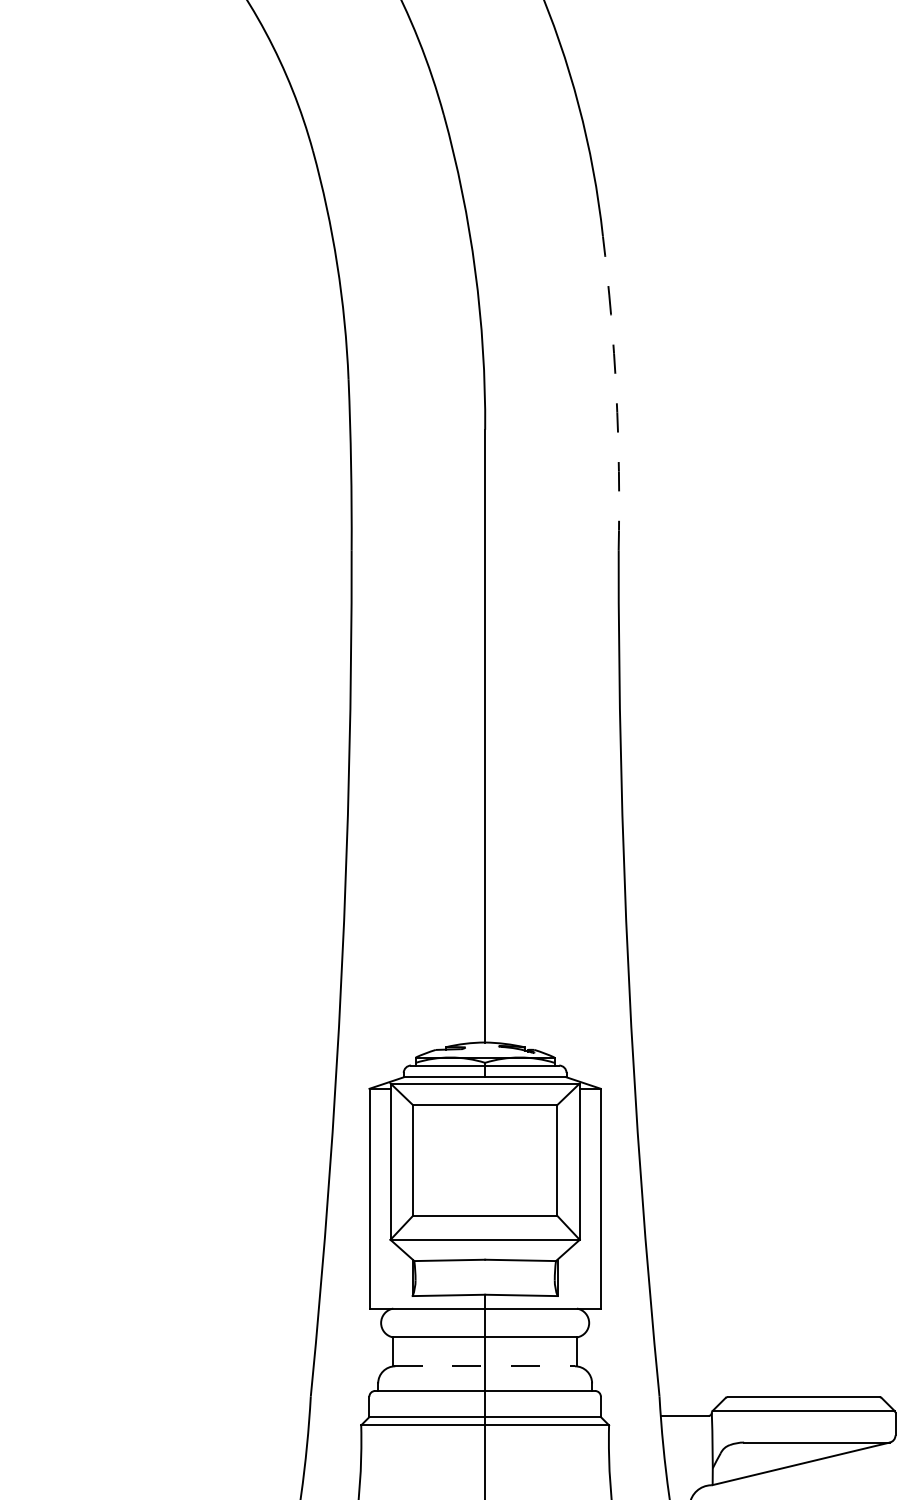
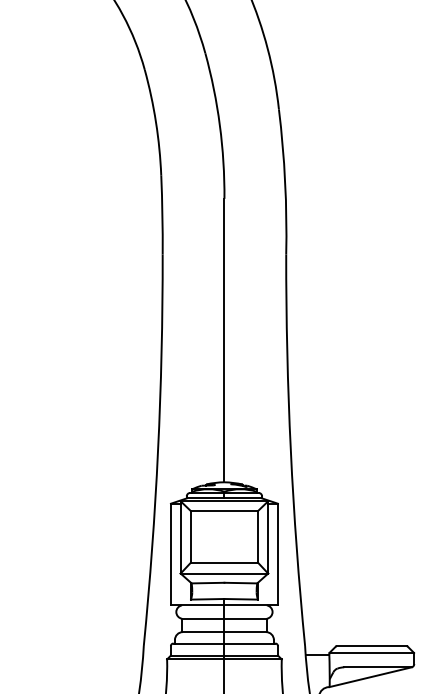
arc: (617, 392) -> (285, 181), dashed -> solid
line: (485, 1367) -> (224, 632), dashed -> solid

